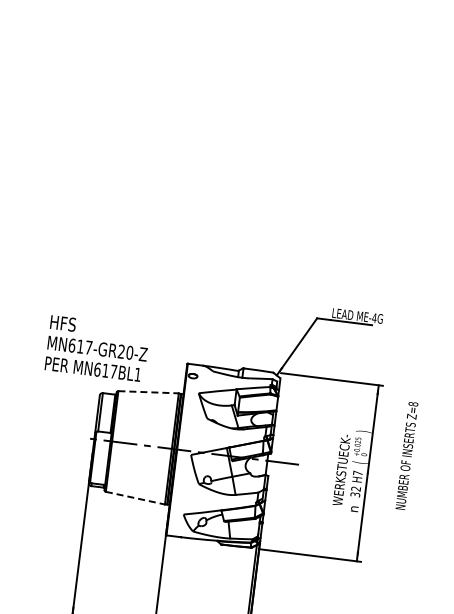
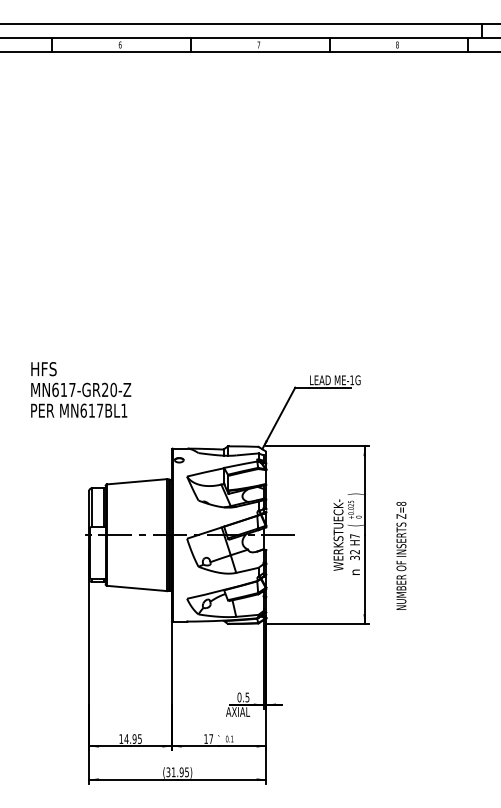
text: (374, 318) -> (352, 380), ME-4G -> ME-1G
text: (97, 348) -> (81, 389), moved
line: (148, 392) -> (137, 481), dashed -> solid
text: (407, 455) -> (401, 555), moved
line: (135, 498) -> (137, 588), dashed -> solid

